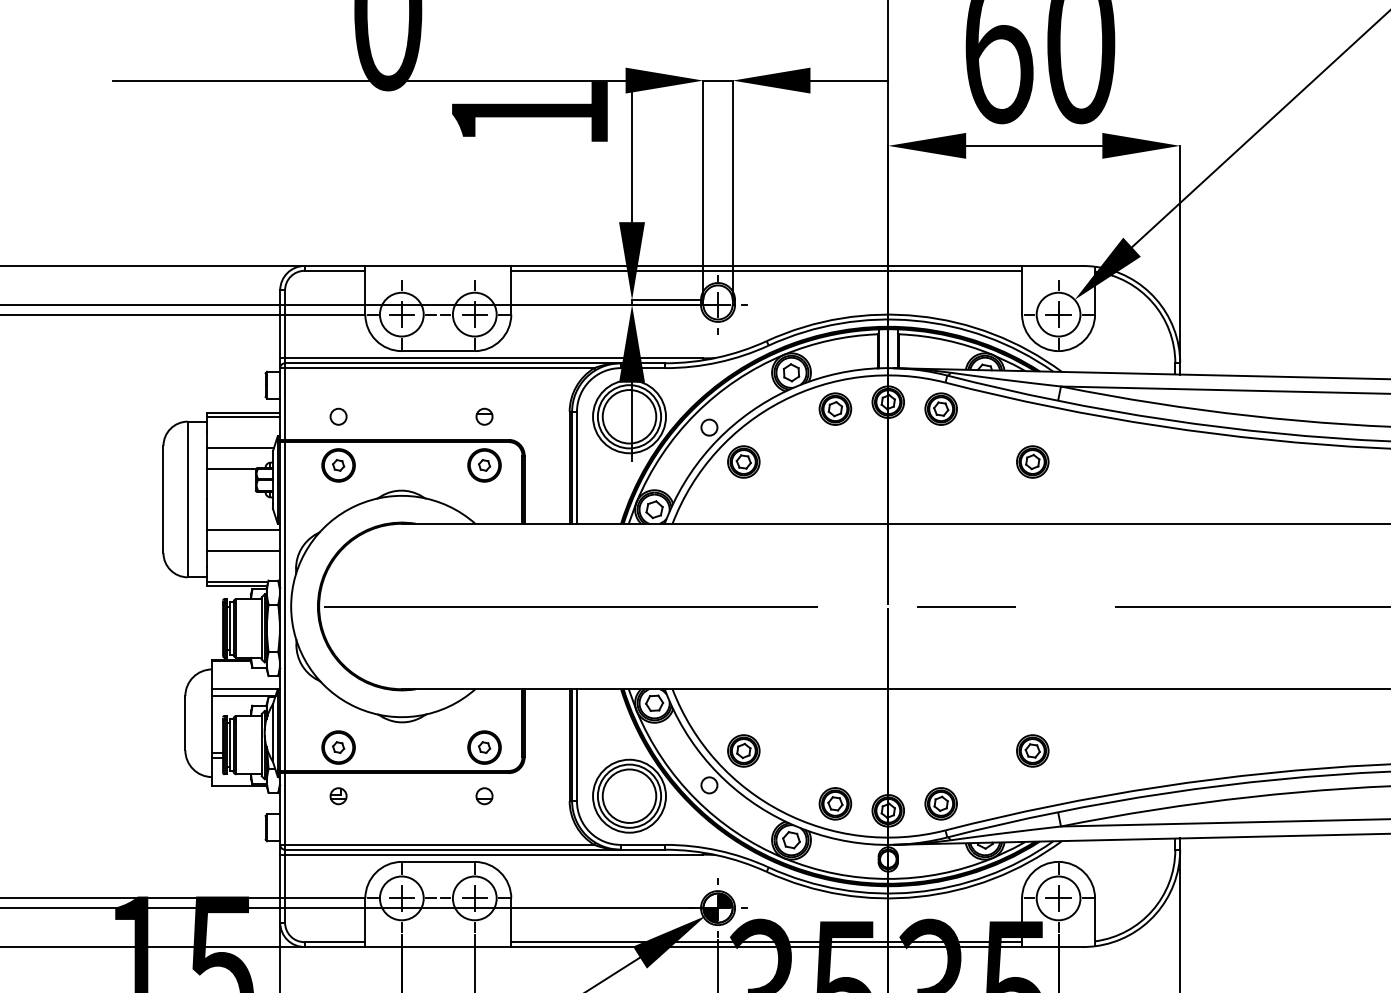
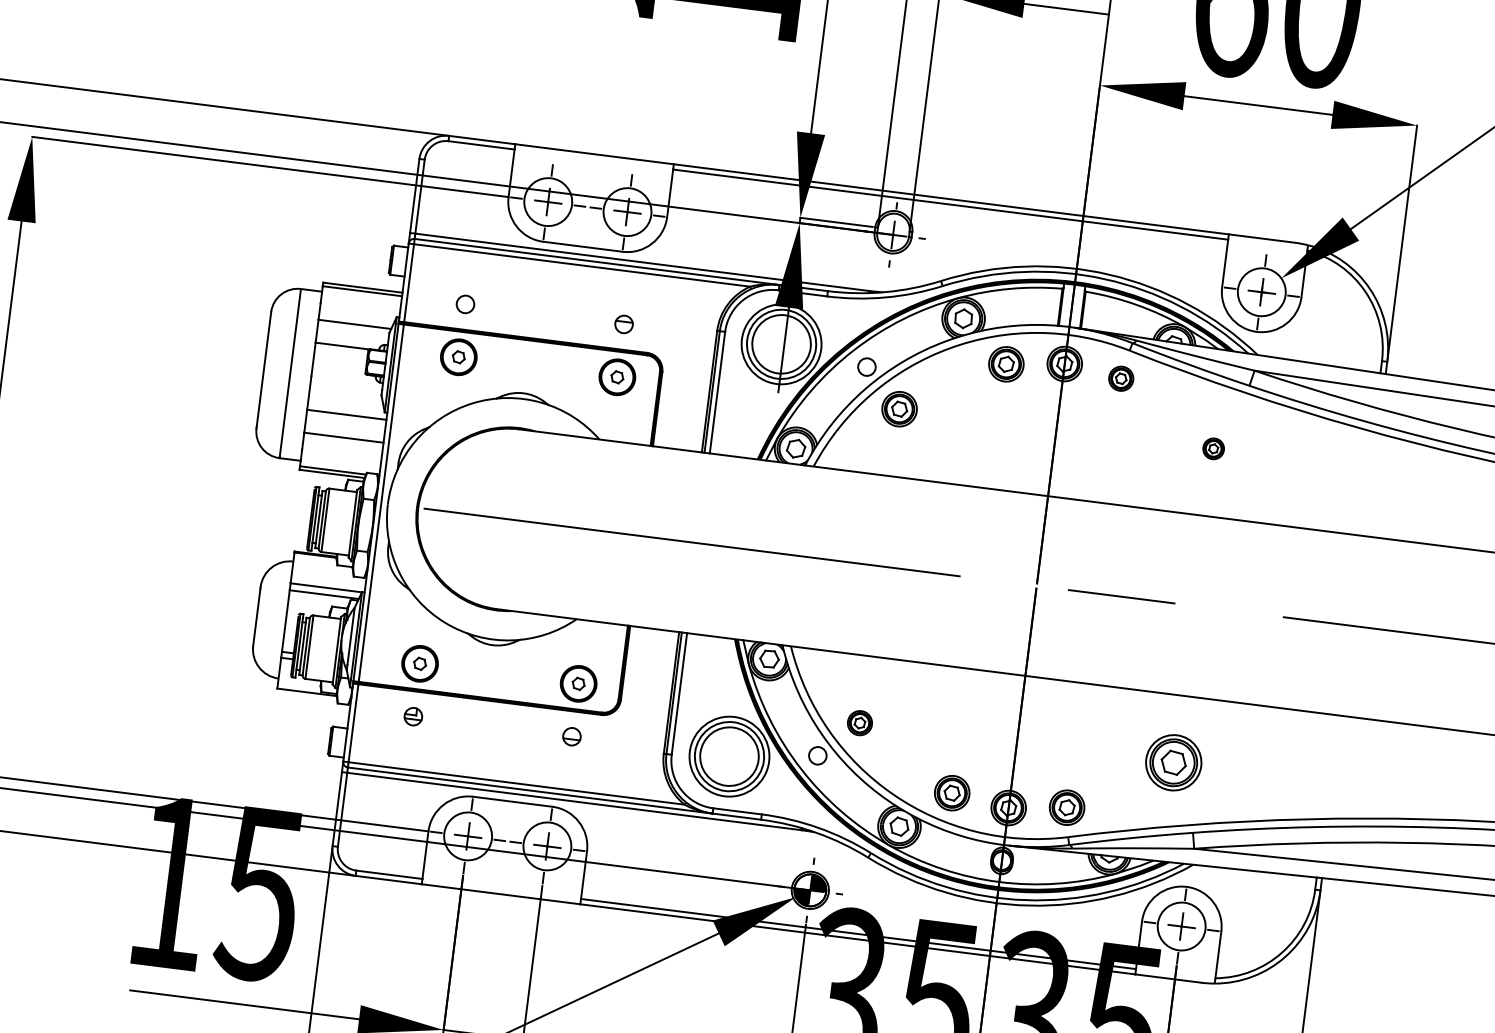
part: (940, 408) -> (1120, 378), size x0.7
part: (1032, 461) -> (1213, 448), size x0.6
part: (743, 750) -> (859, 722), size x0.7
part: (1032, 750) -> (1173, 762), size x1.6

